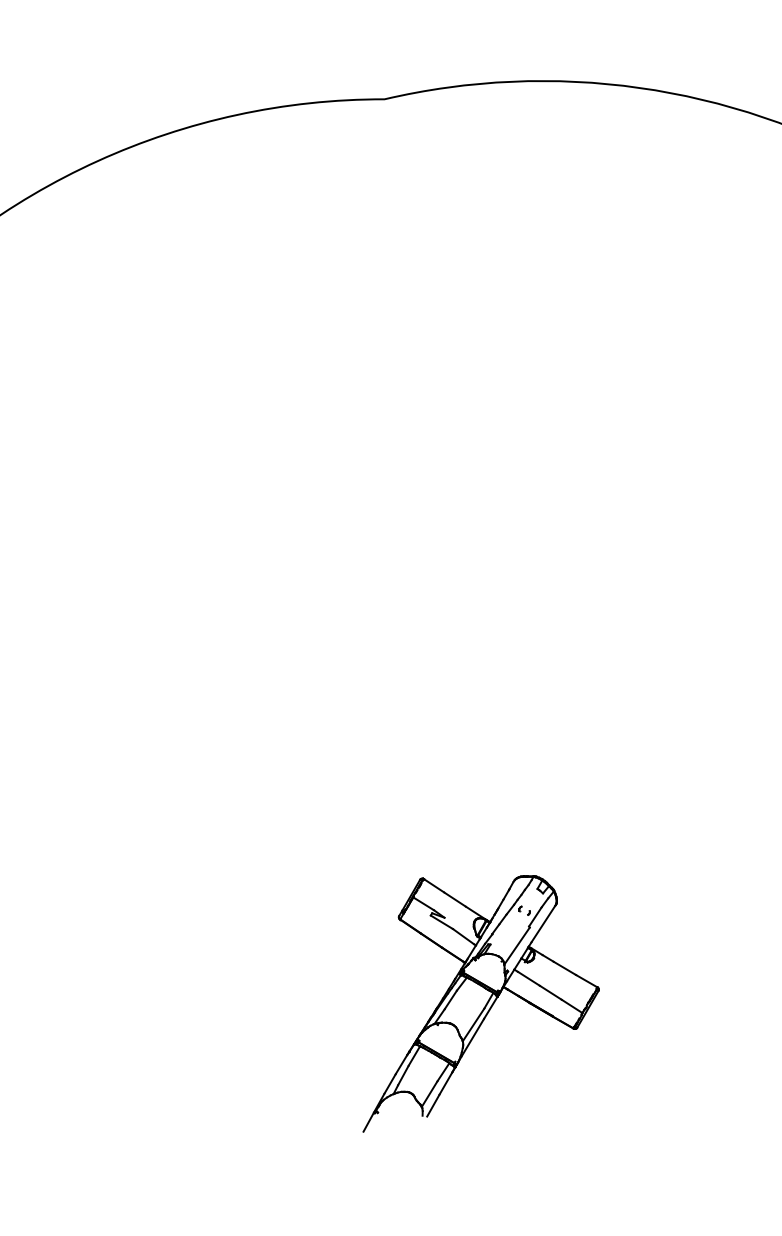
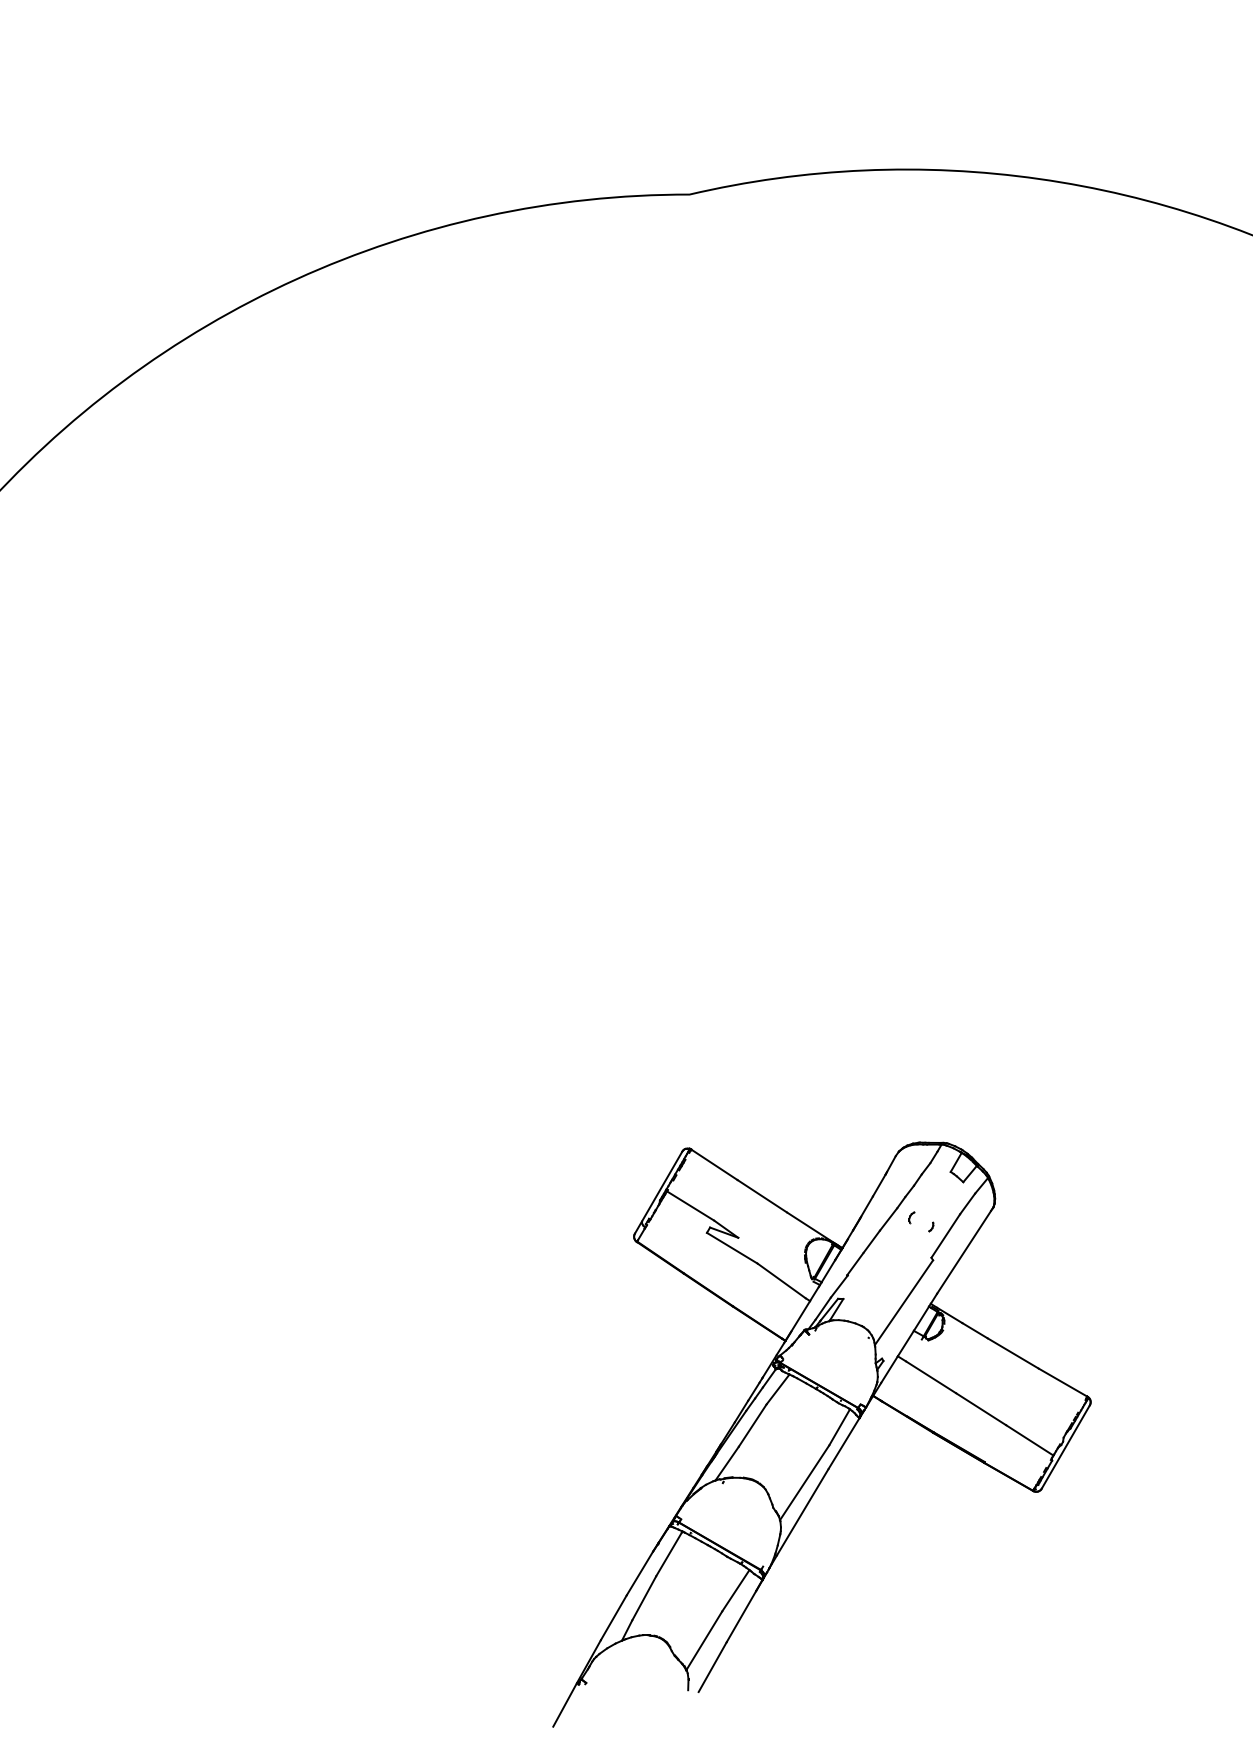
part: (480, 1003) -> (821, 1434), size x1.67

